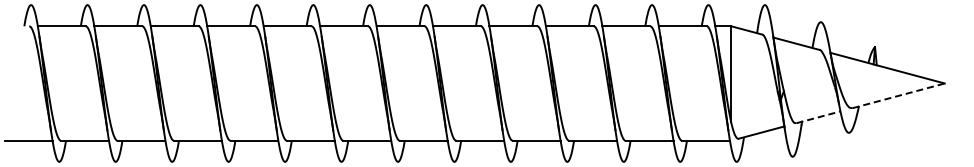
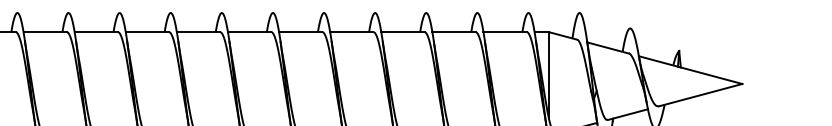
line: (898, 95) -> (700, 94), dashed -> solid
line: (818, 117) -> (628, 114), dashed -> solid

